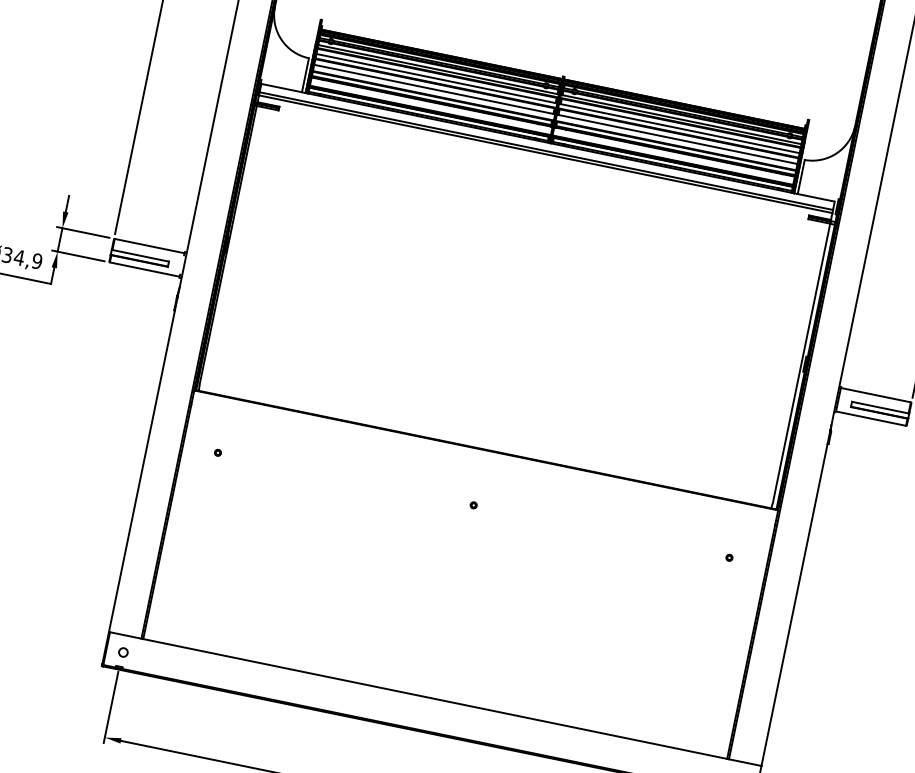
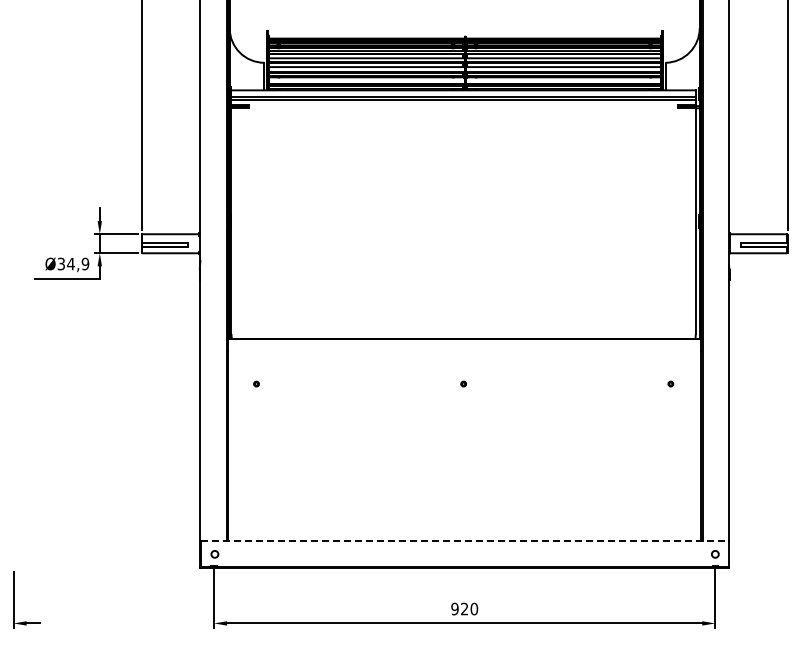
line: (436, 698) -> (465, 540), solid -> dashed

